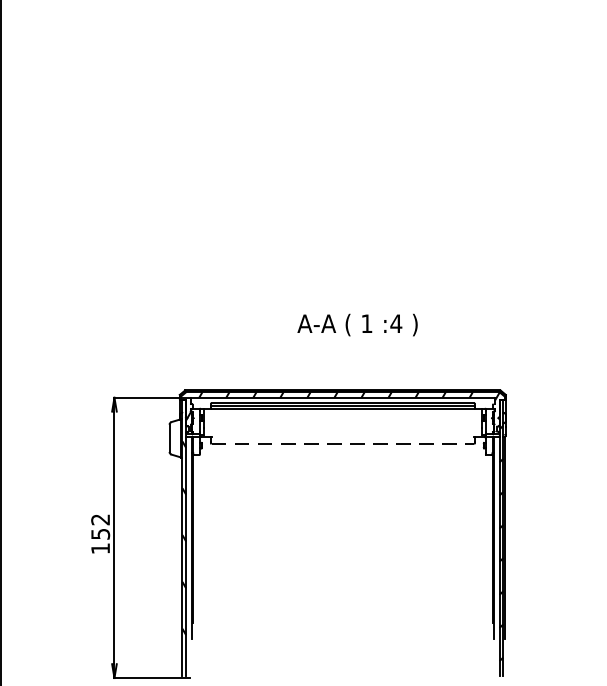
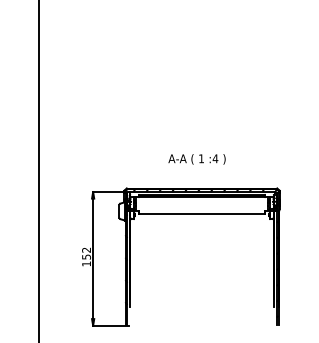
text: (356, 325) -> (196, 159), moved
line: (343, 444) -> (202, 214), dashed -> solid

